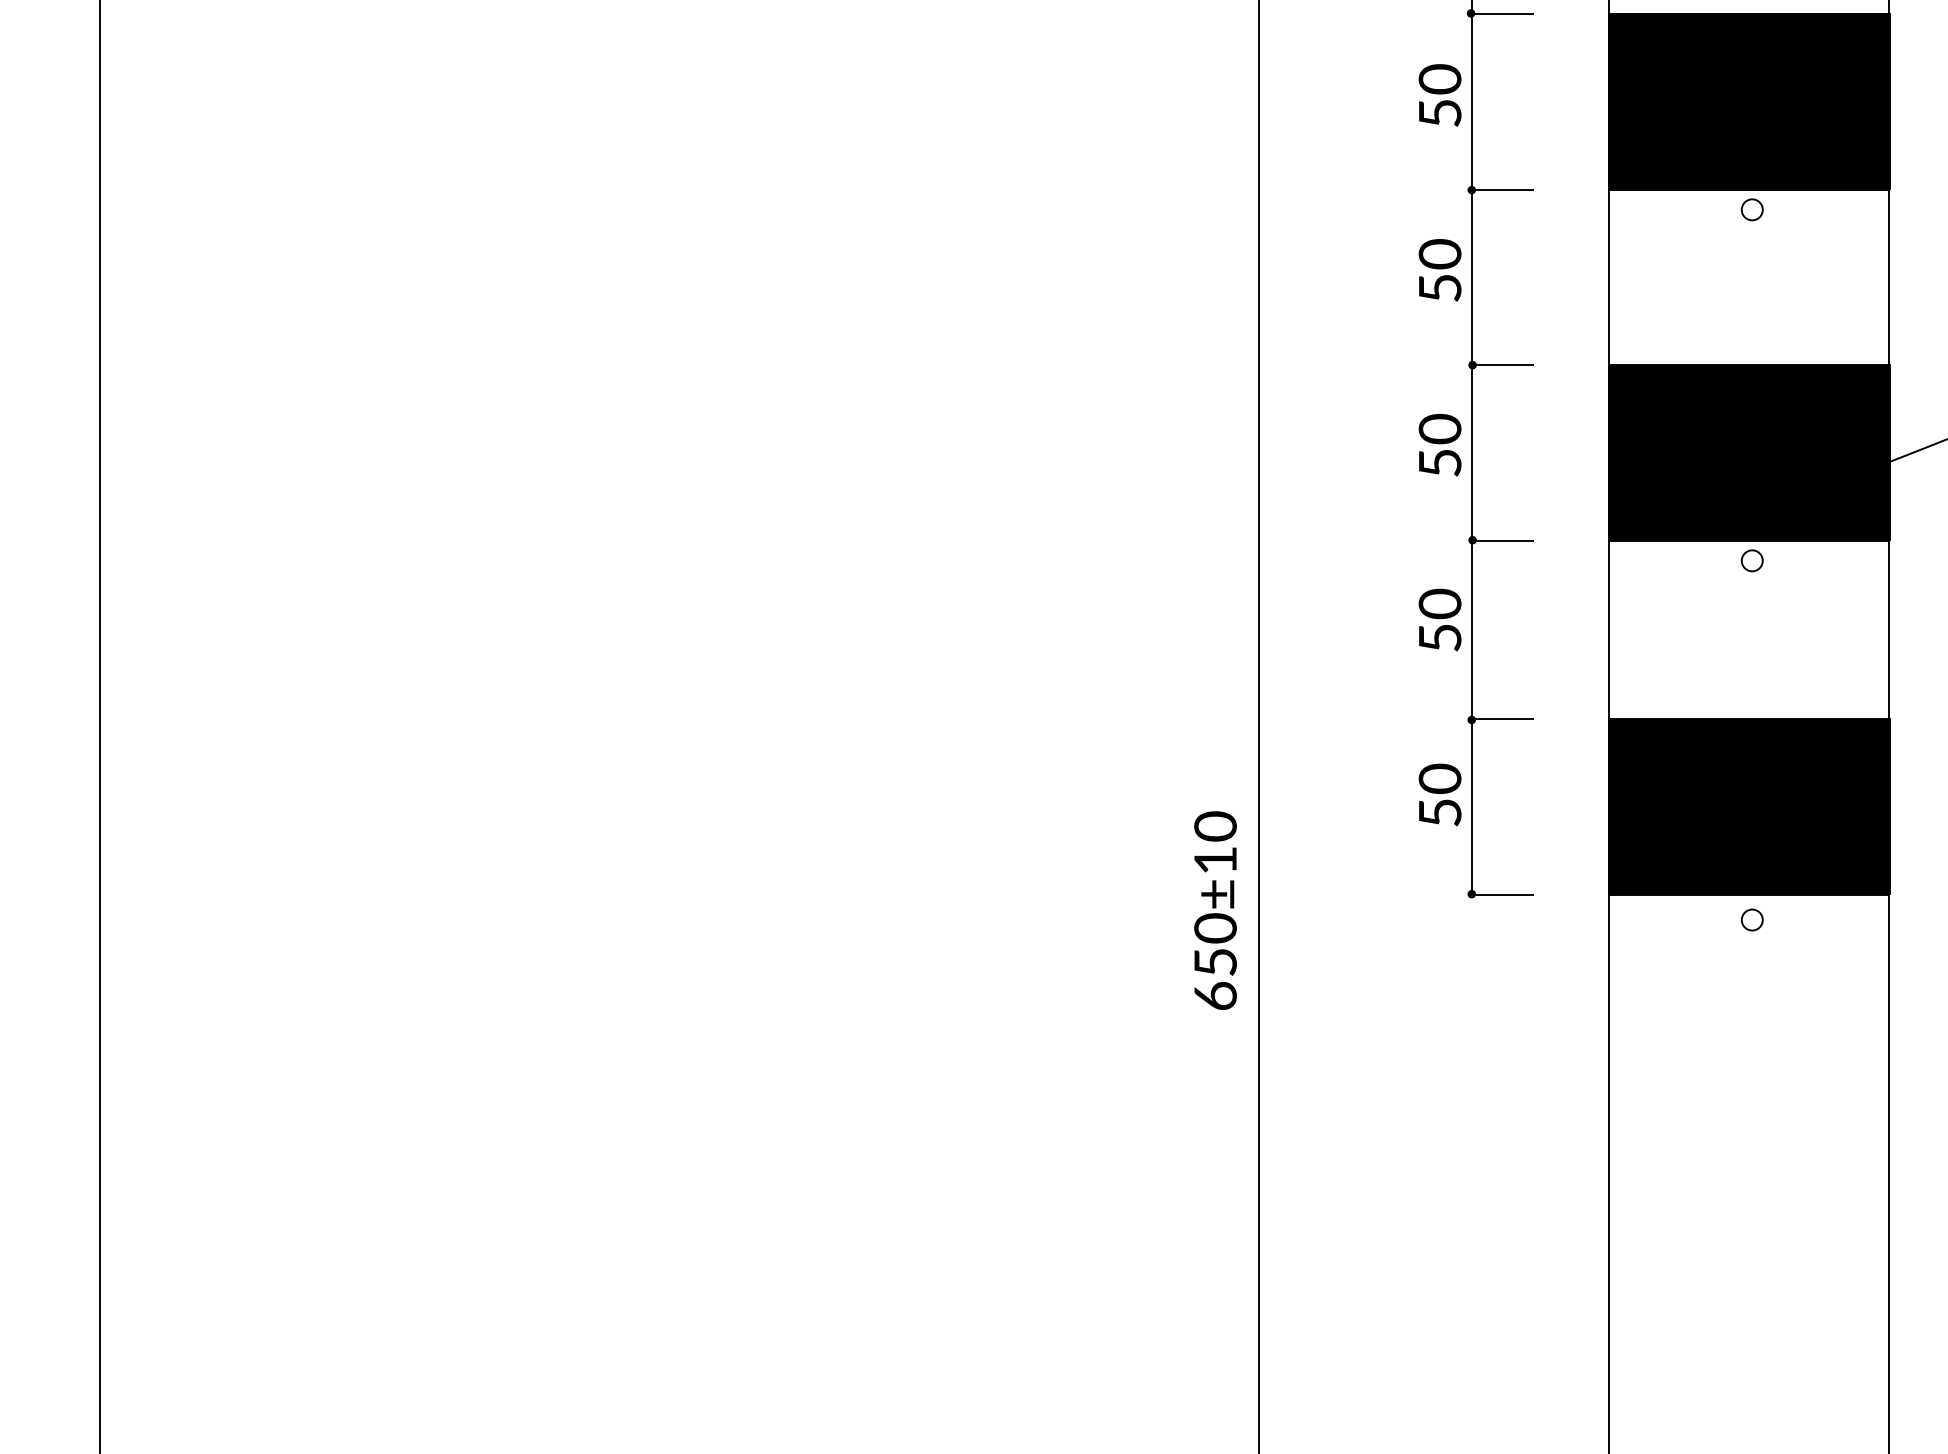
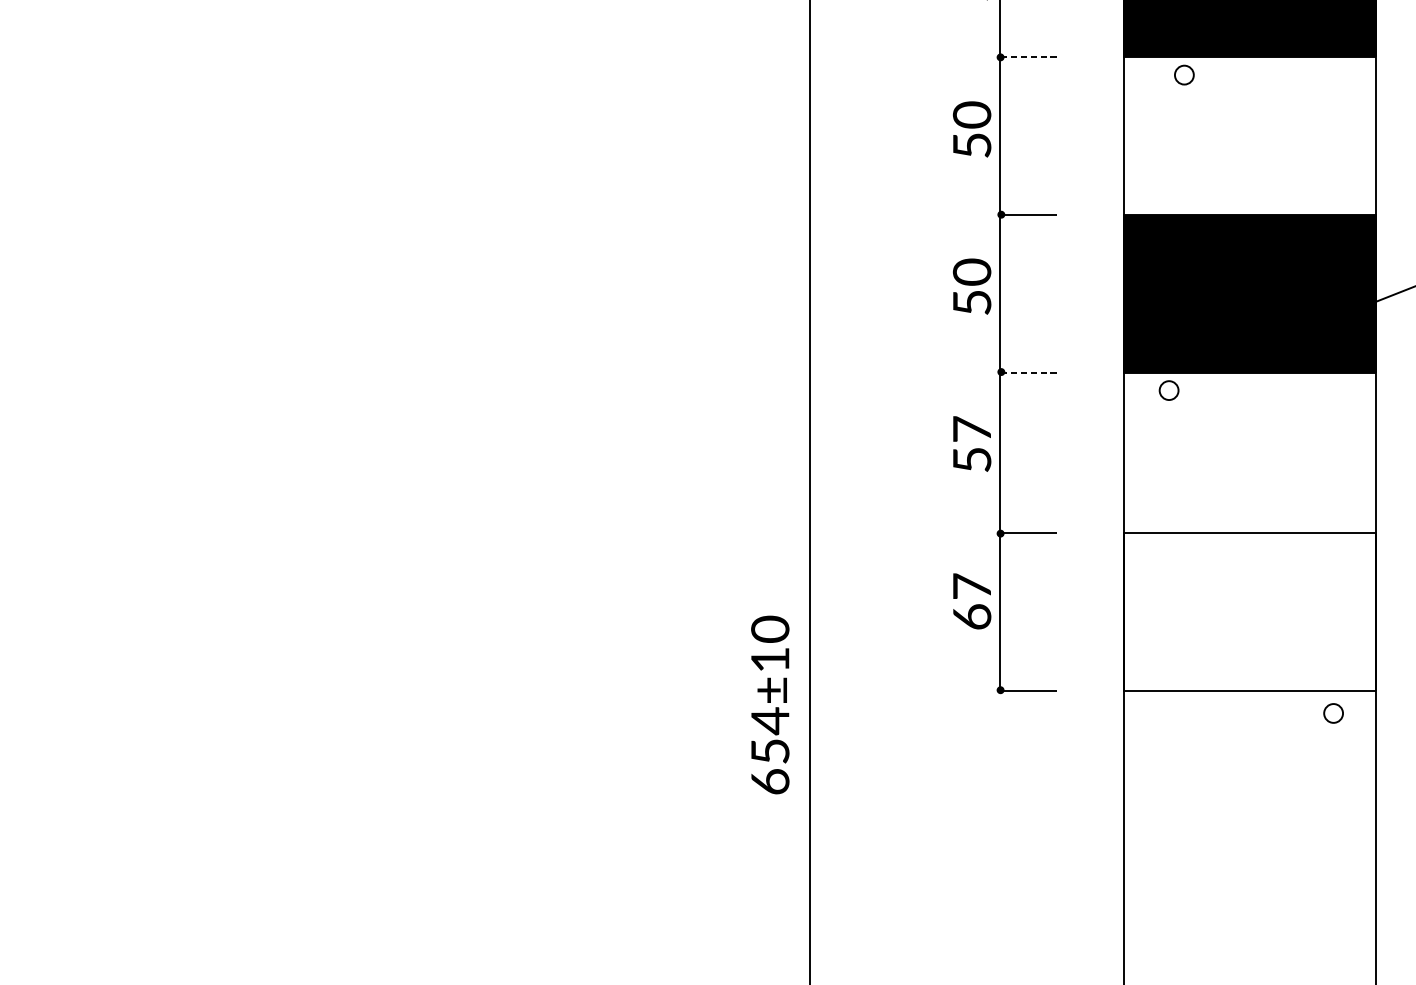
line: (1502, 189) -> (1028, 56), solid -> dashed
part: (1751, 209) -> (1183, 74), moved
line: (1502, 540) -> (1028, 372), solid -> dashed
part: (1751, 560) -> (1168, 390), moved
text: (1439, 603) -> (971, 428), 50 -> 57
text: (1439, 794) -> (971, 600), 50 -> 67
fill: (1748, 806) -> (1249, 611), removed
part: (1751, 919) -> (1332, 712), moved
text: (1215, 928) -> (770, 721), 650±10 -> 654±10

